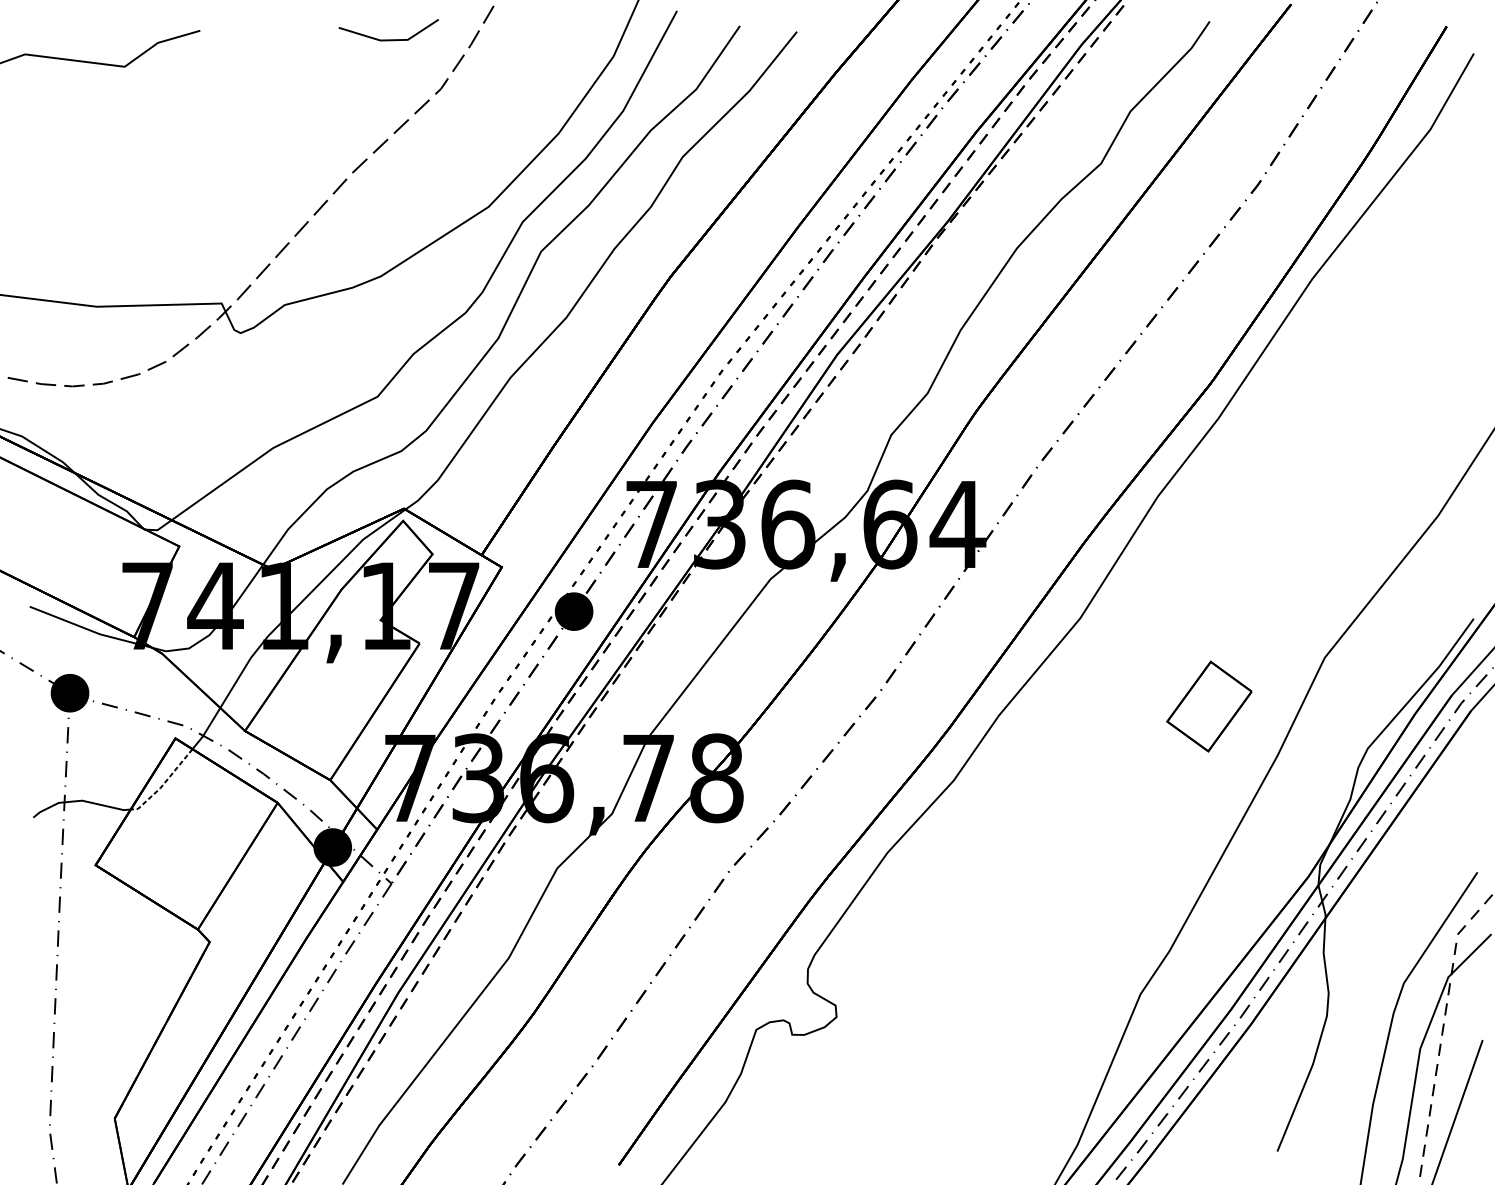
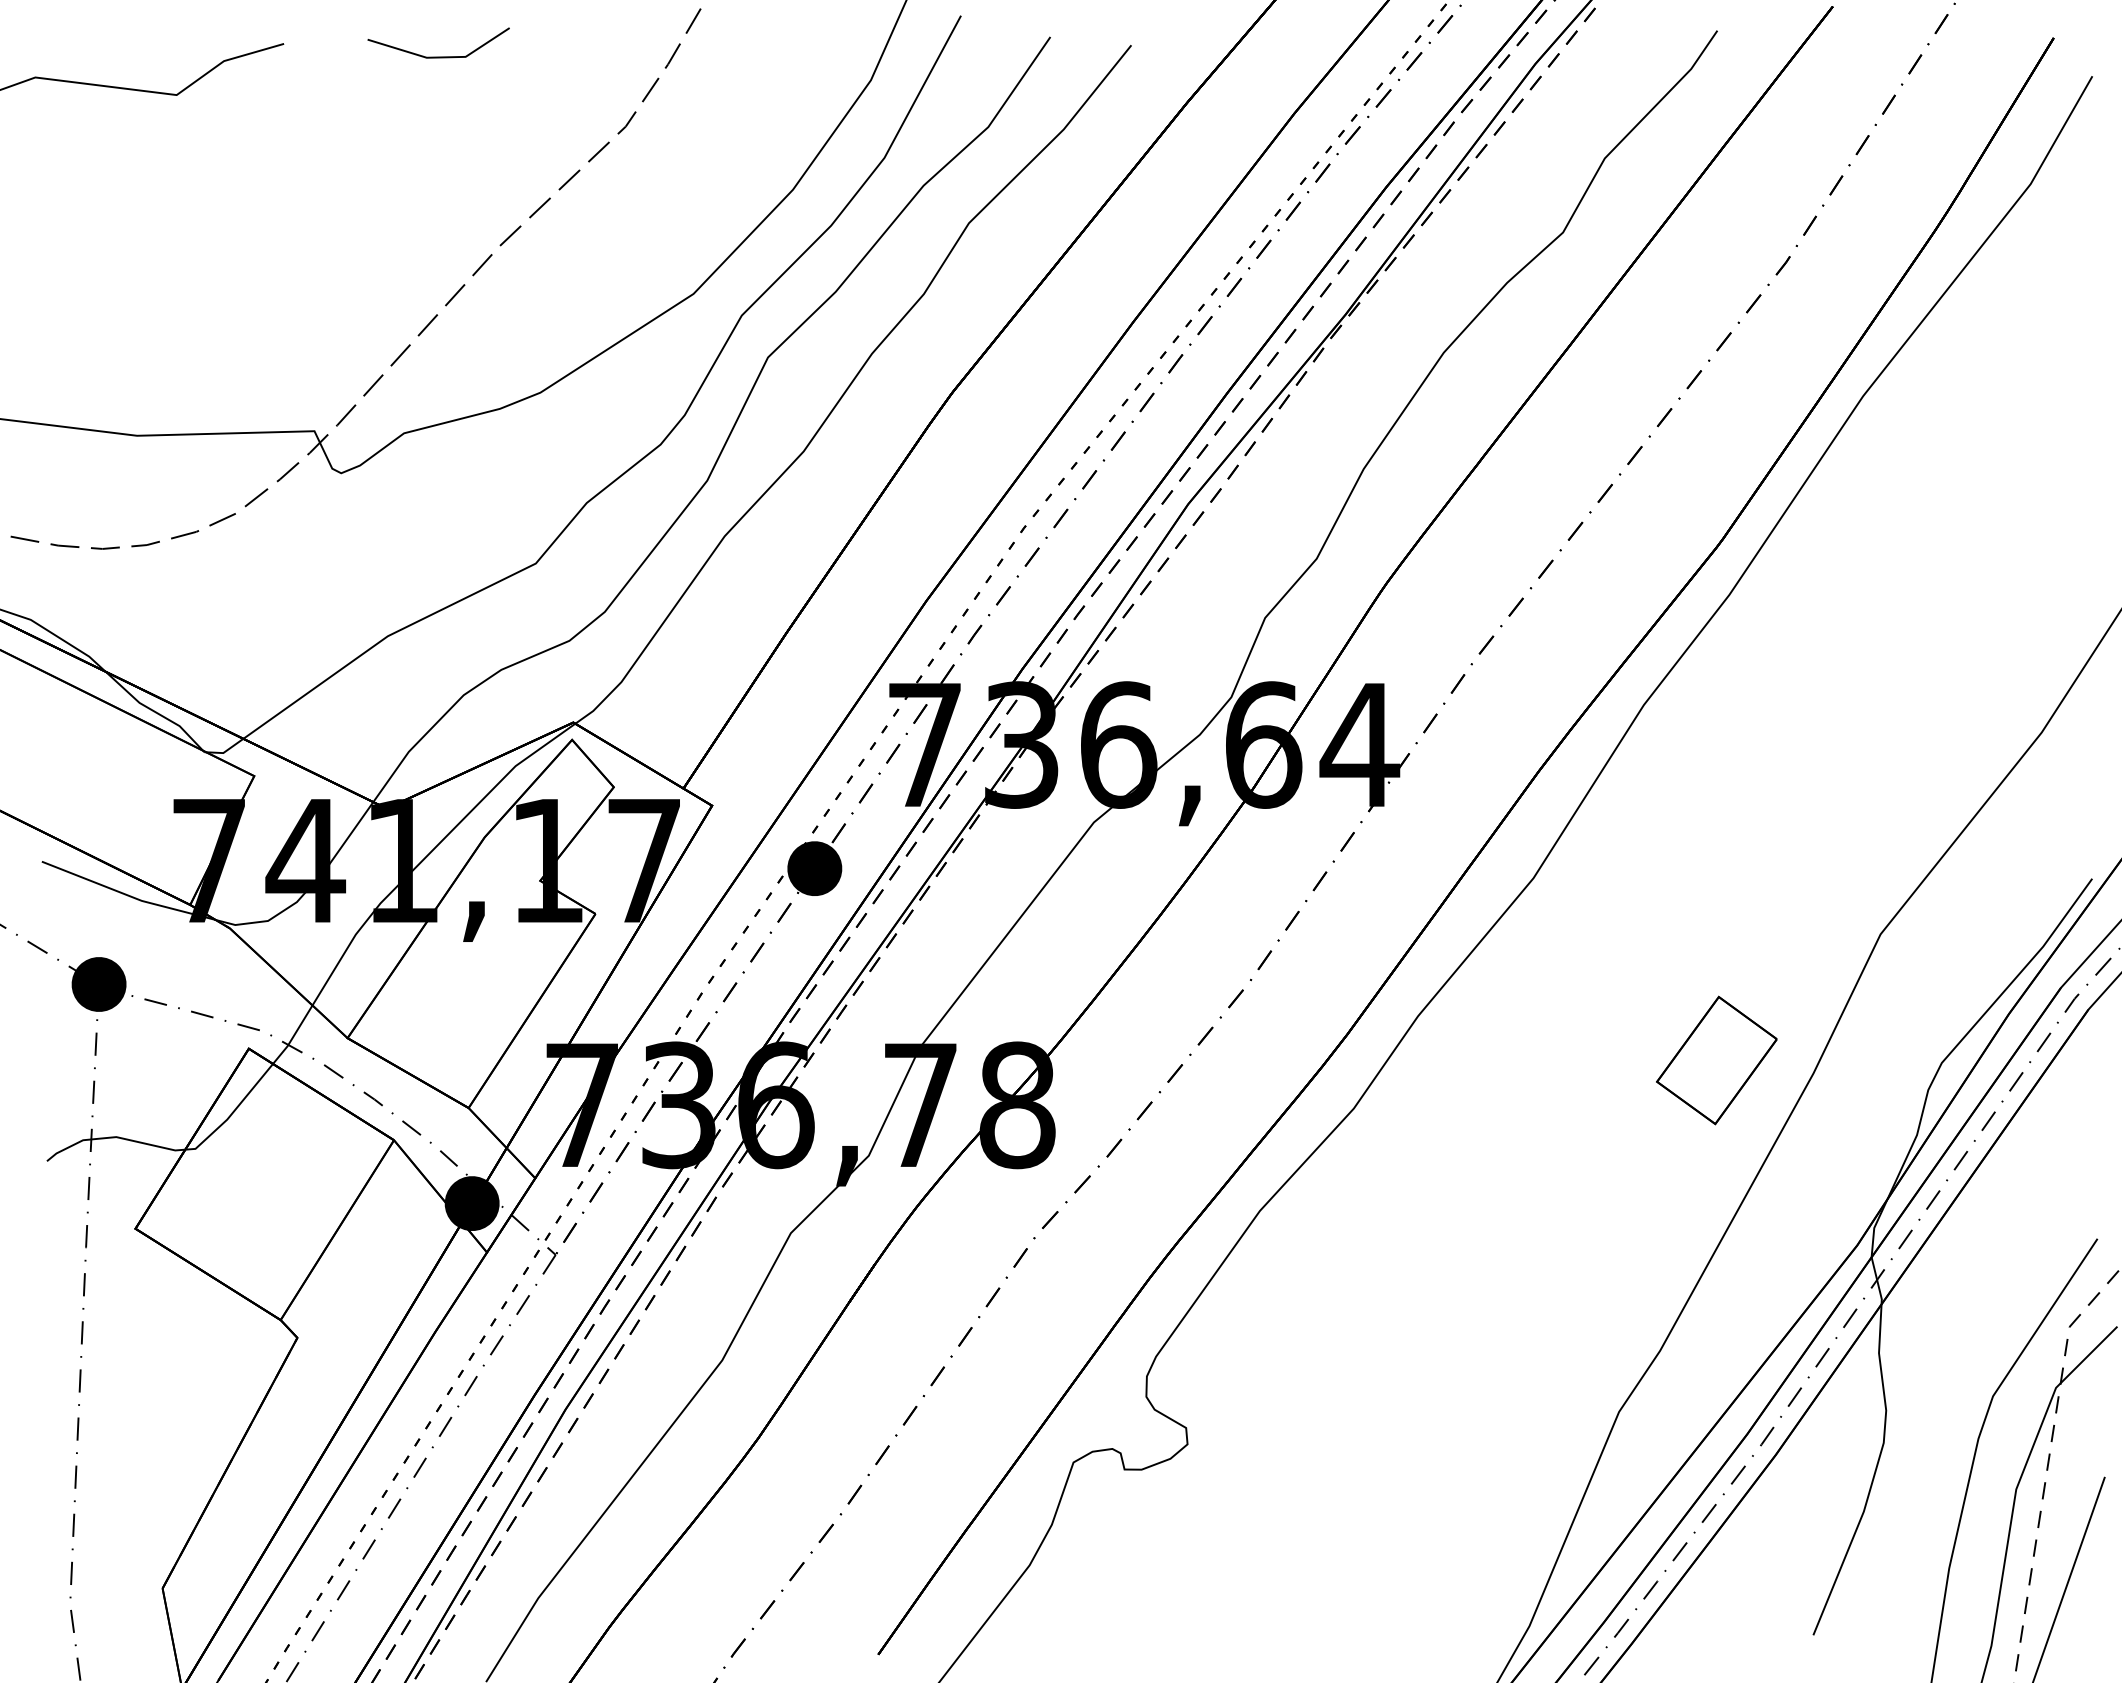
line: (388, 39) -> (438, 56), moved
part: (1209, 706) -> (1716, 1060), moved
line: (163, 784) -> (232, 1113), dashed -> solid

